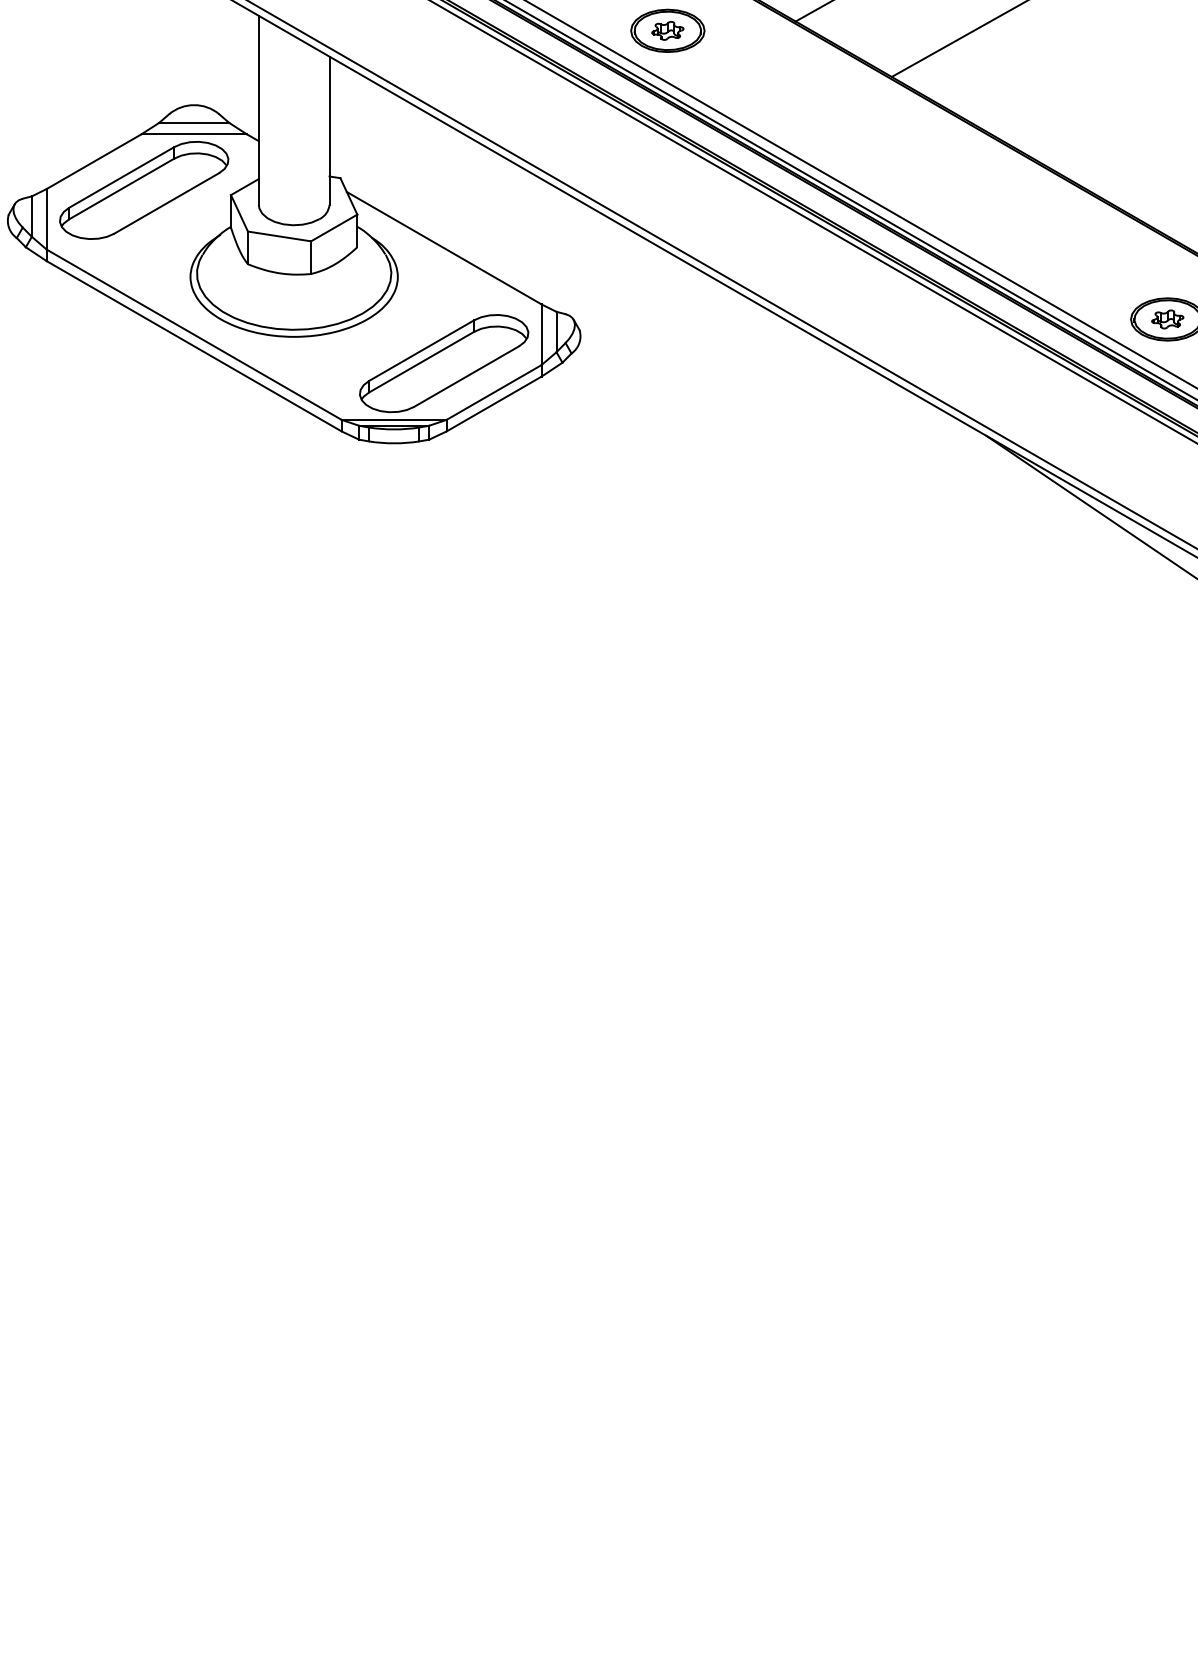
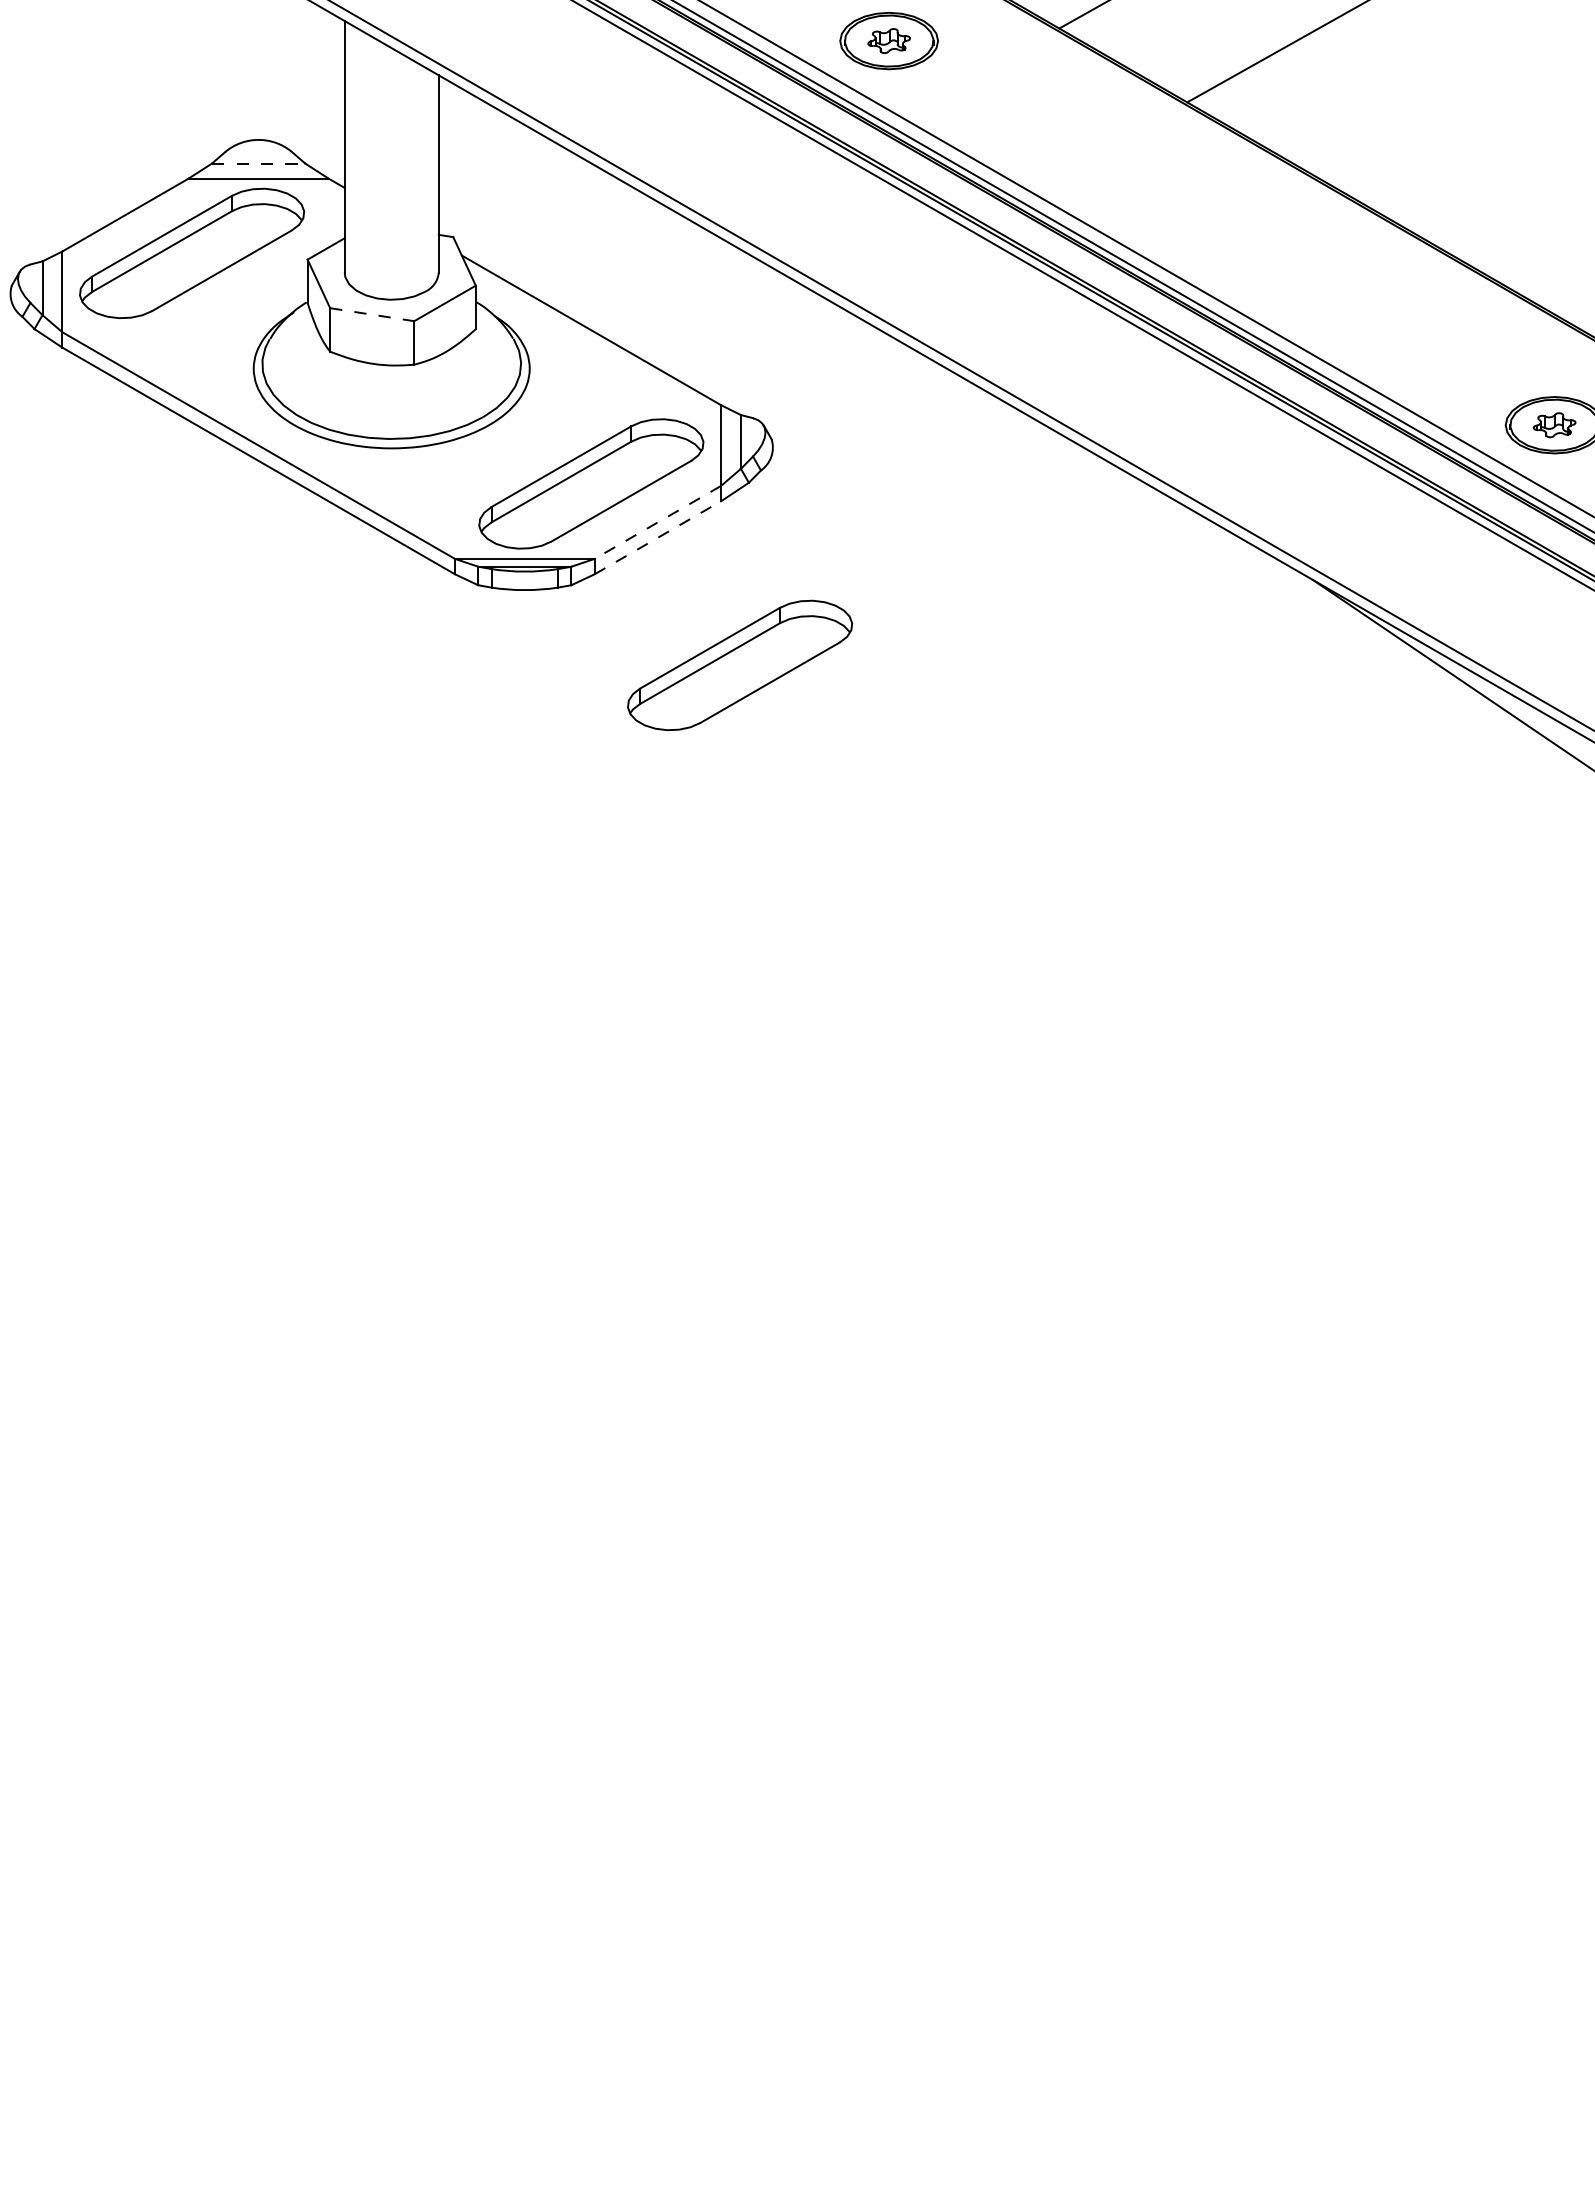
line: (194, 122) -> (258, 163), solid -> dashed
line: (279, 236) -> (372, 314), solid -> dashed
line: (493, 392) -> (657, 522), solid -> dashed
line: (493, 403) -> (657, 537), solid -> dashed
part: (556, 499) -> (740, 665), added

